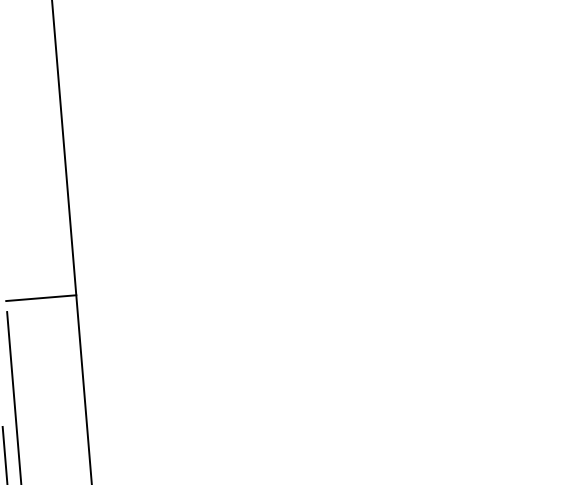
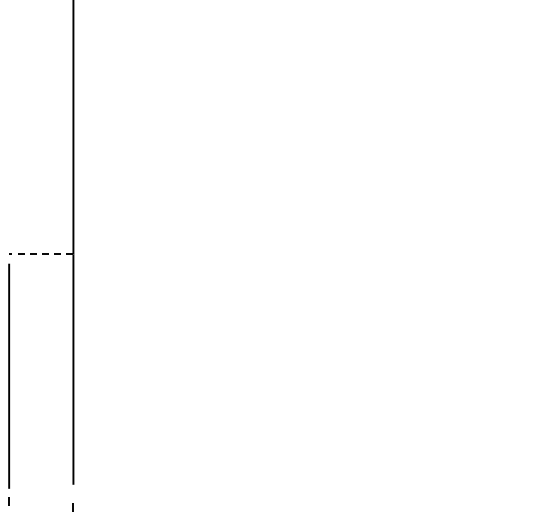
line: (40, 298) -> (40, 254), solid -> dashed

